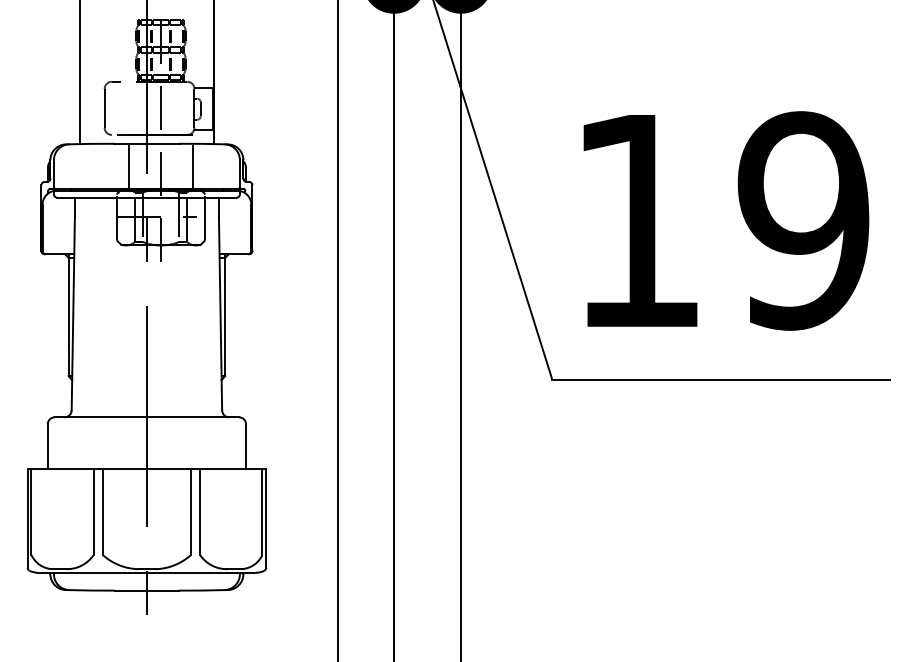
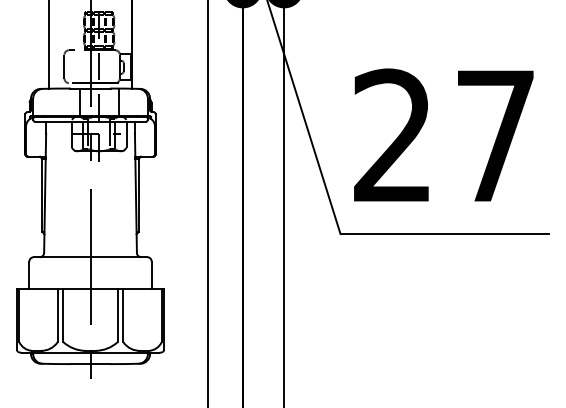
text: (720, 219) -> (444, 135), 19 -> 27

